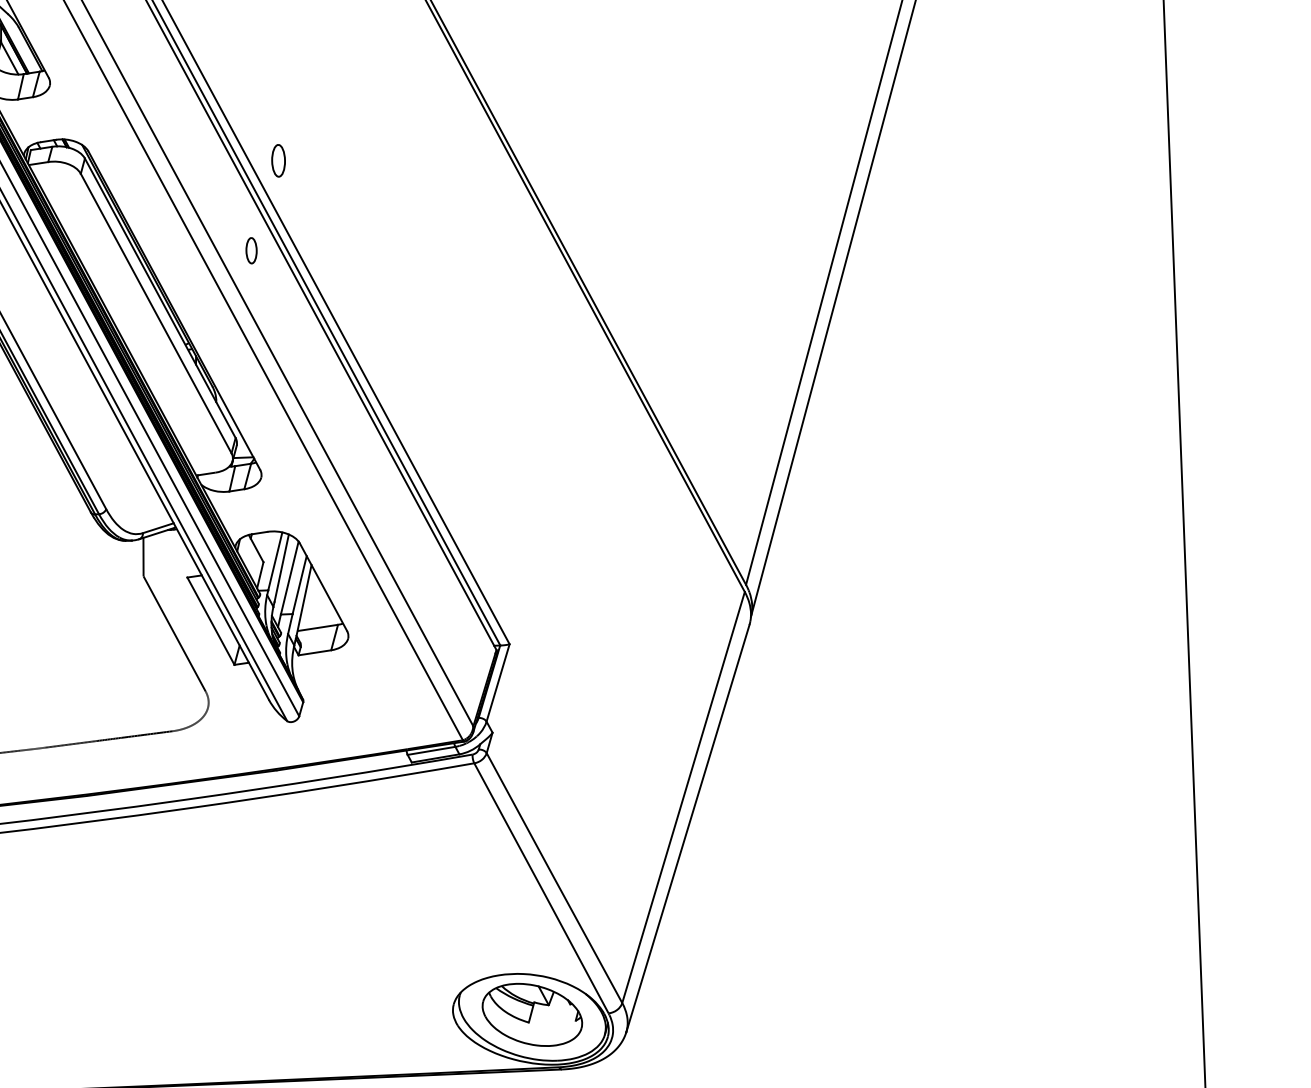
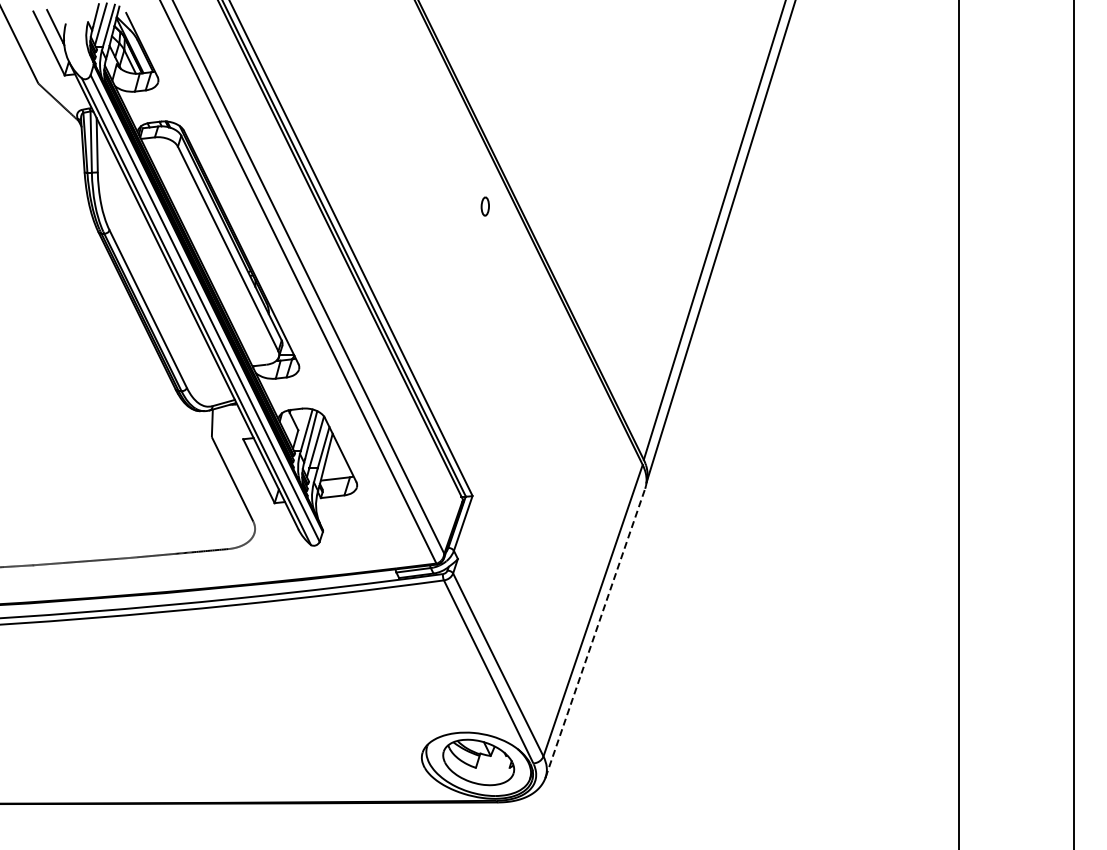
part: (277, 160) -> (319, 142), removed
part: (250, 250) -> (484, 206), moved
line: (688, 829) -> (595, 633), solid -> dashed

